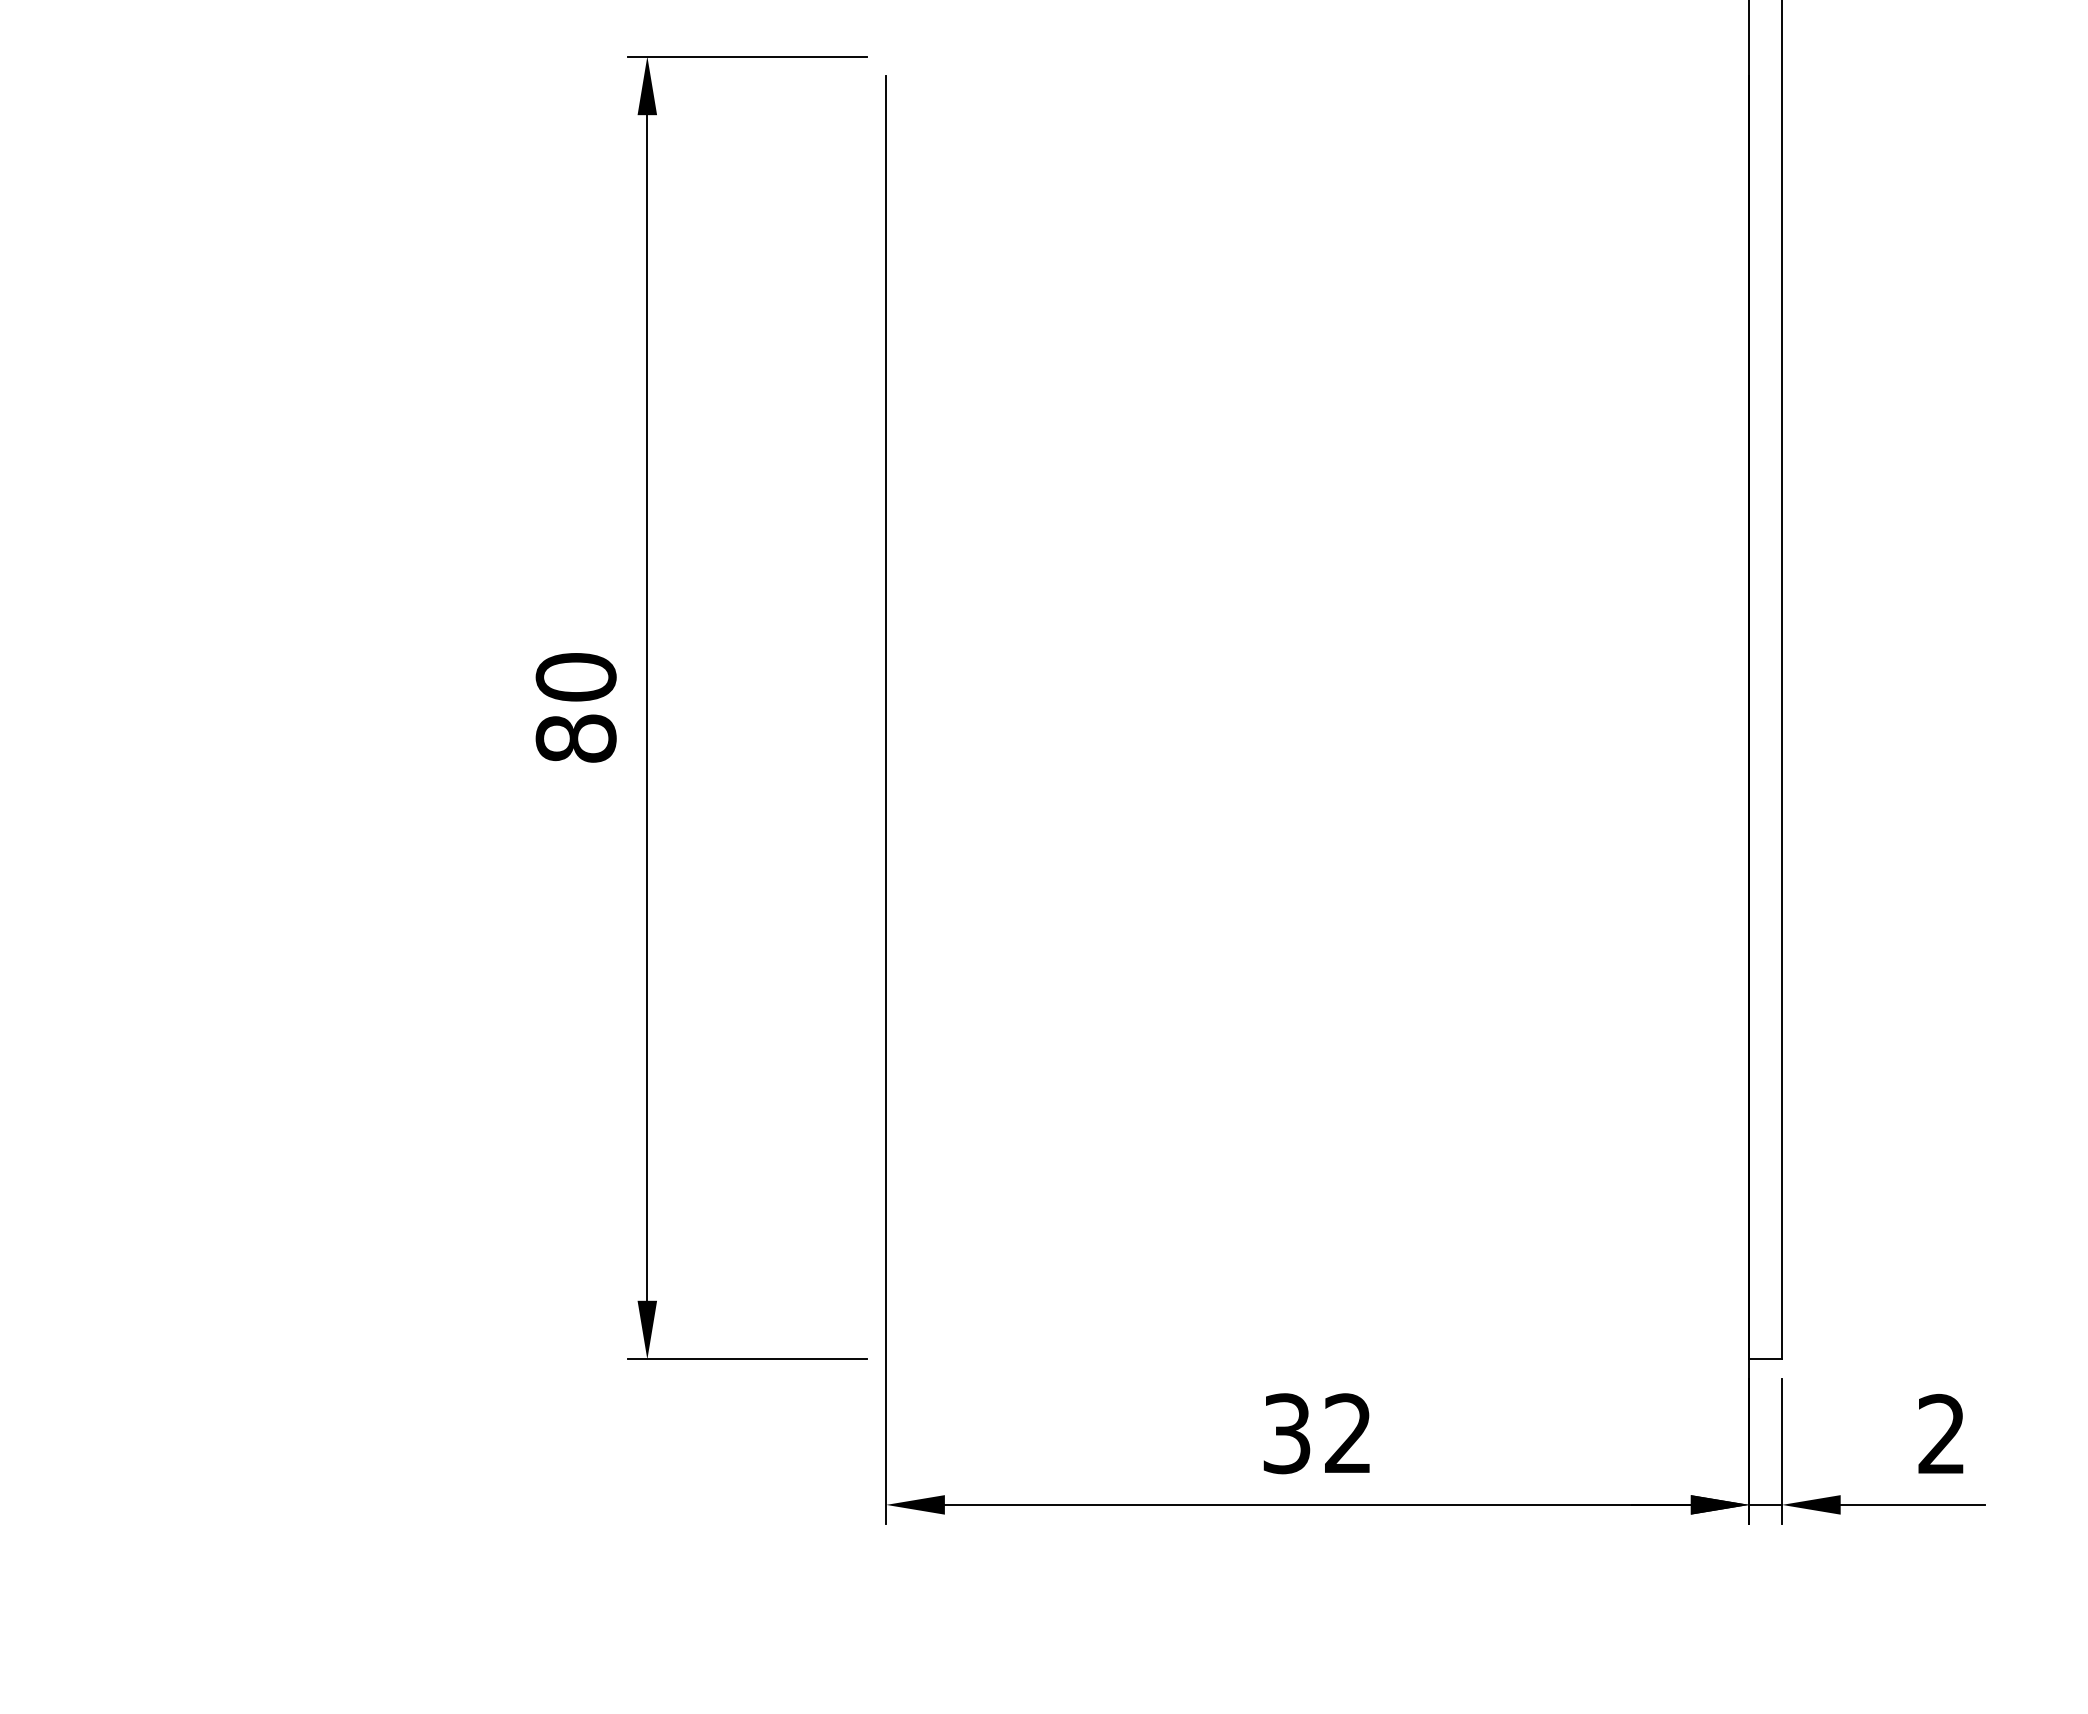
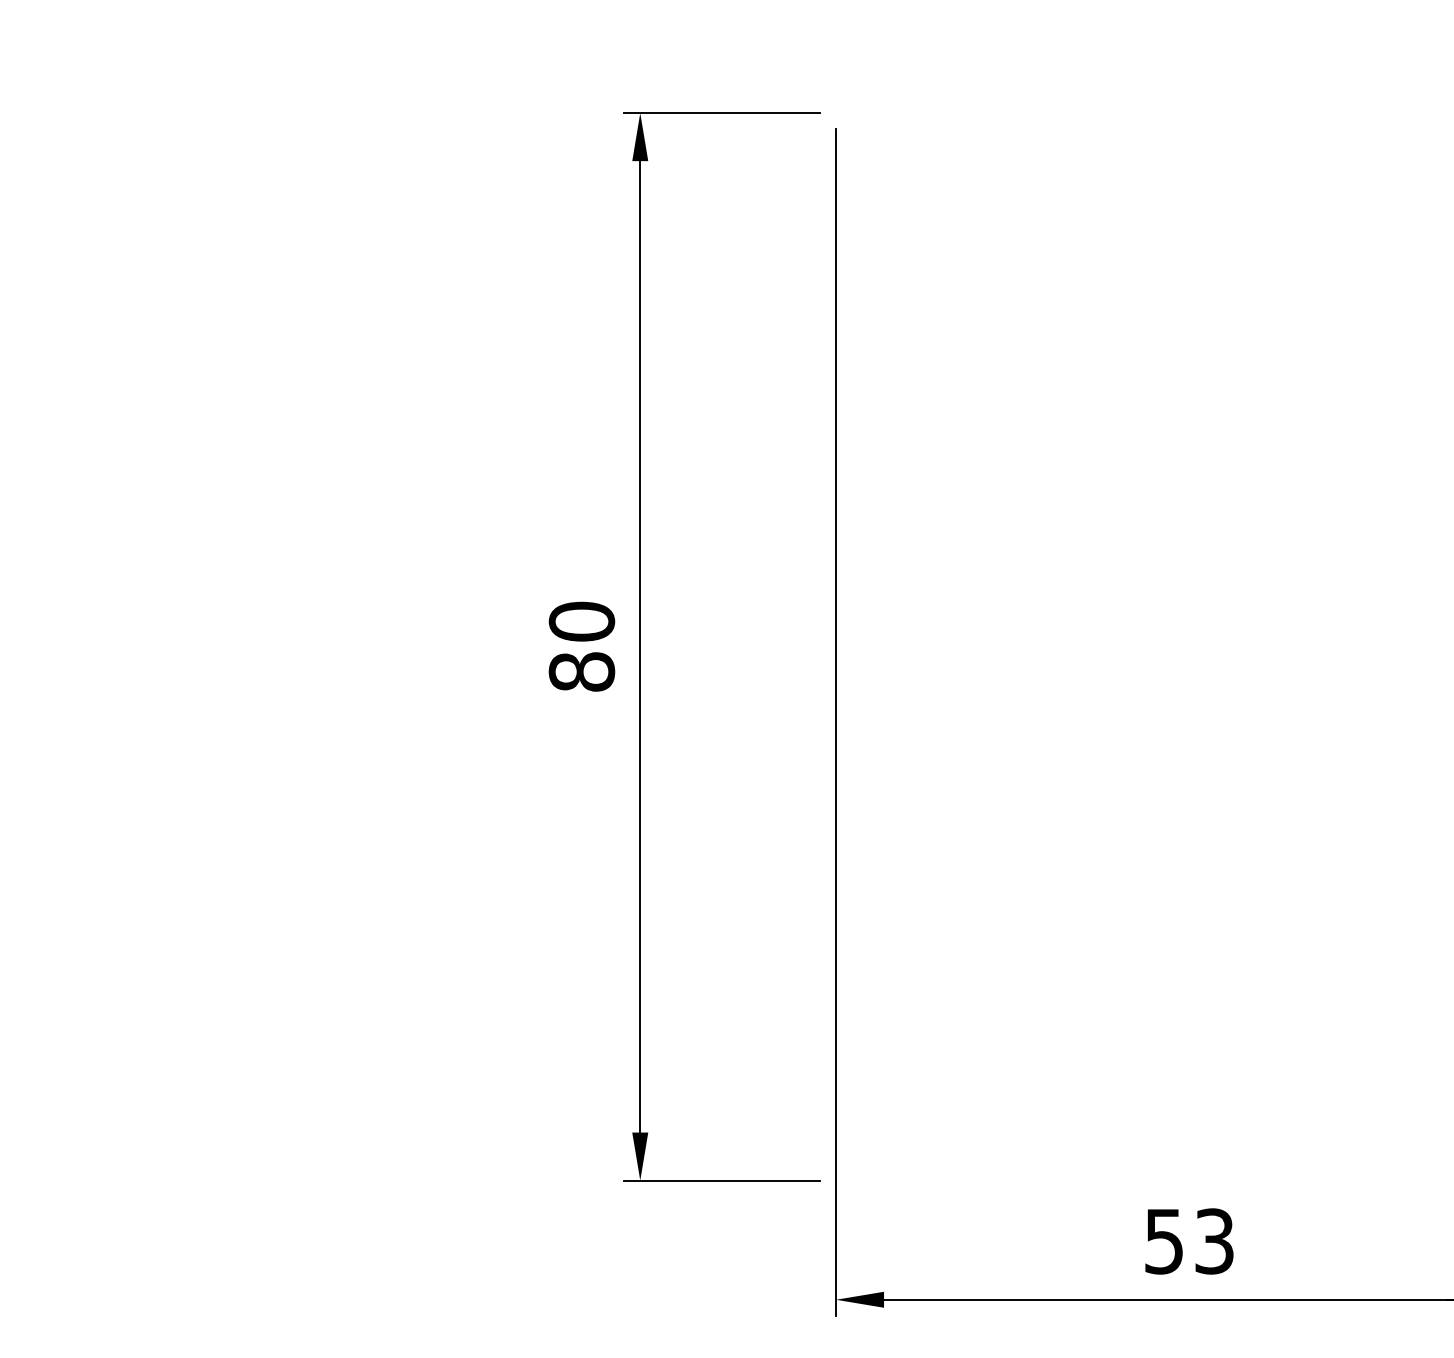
text: (1317, 1433) -> (1189, 1241), 32 -> 53

